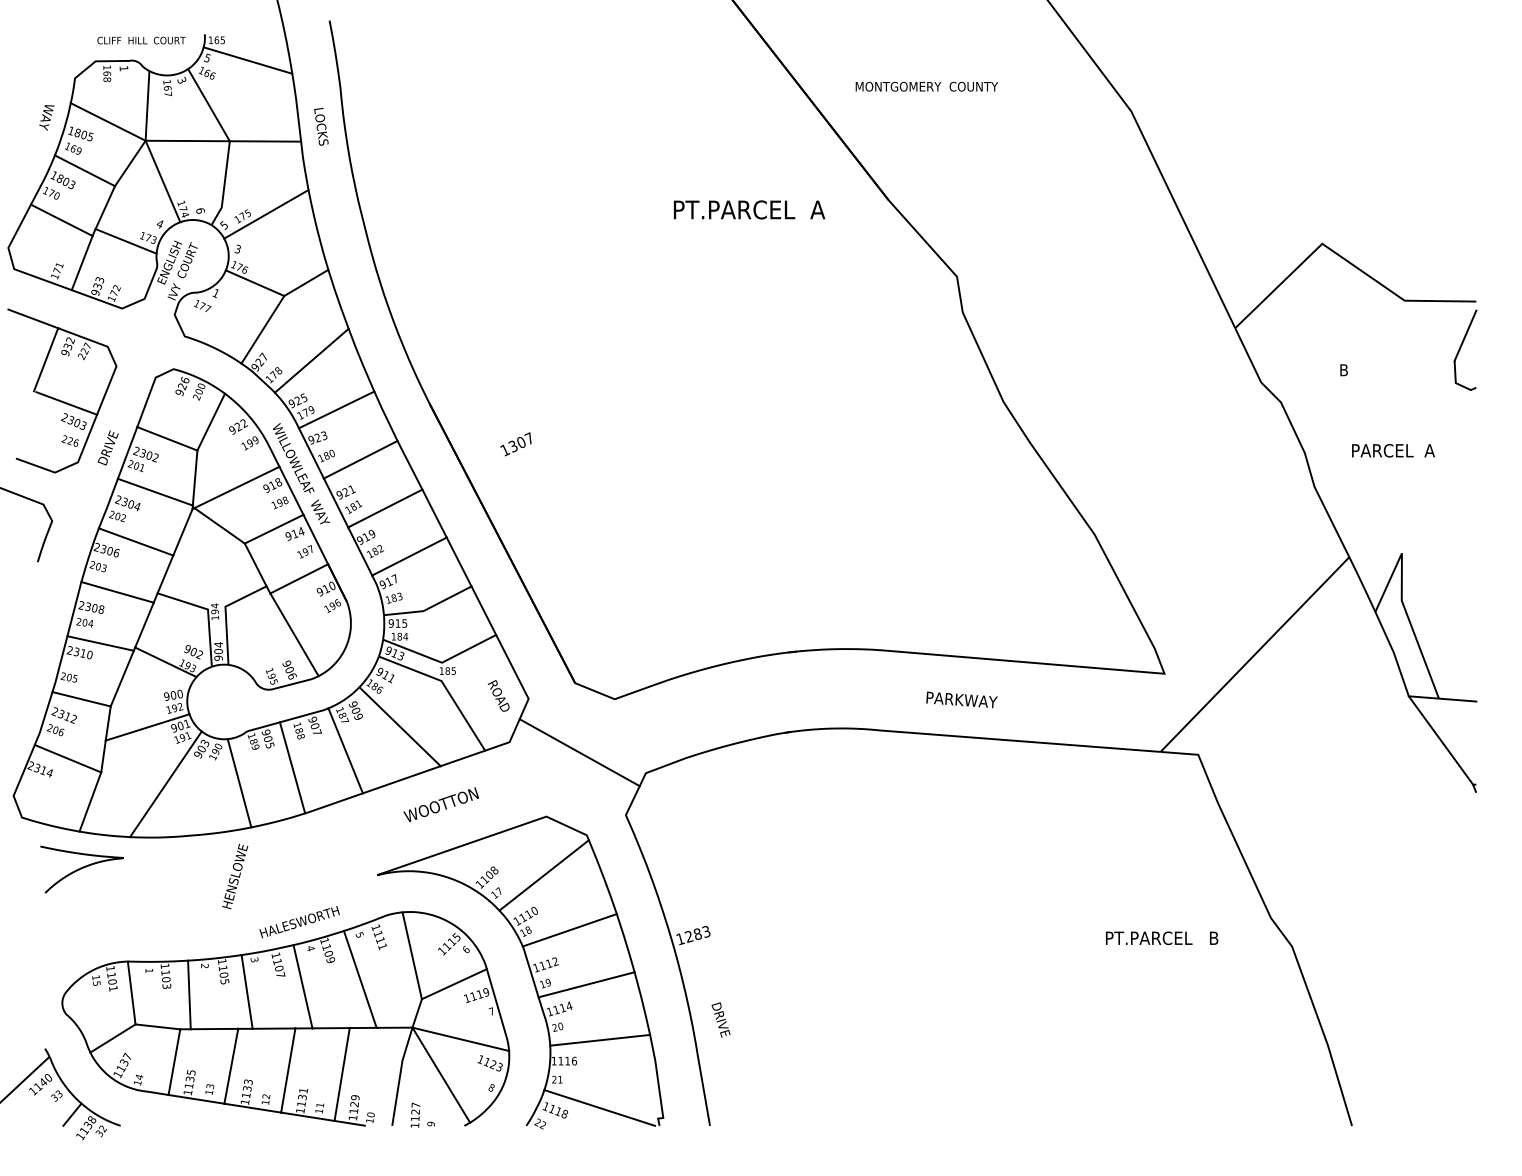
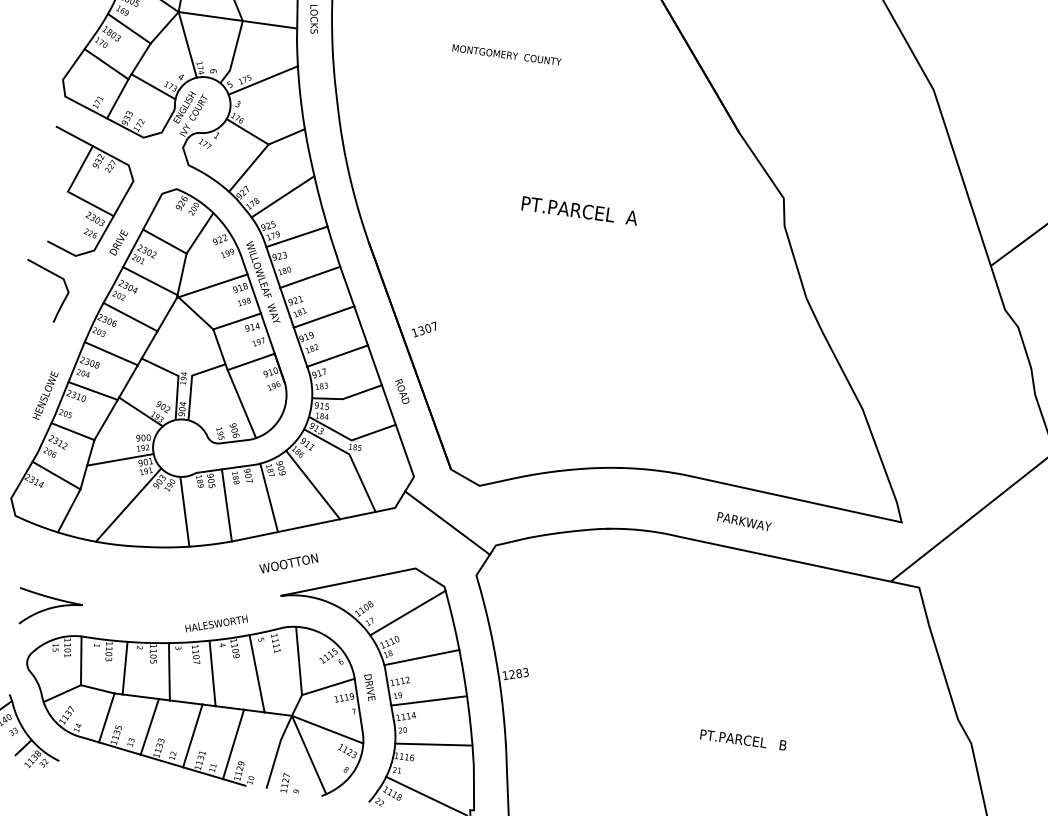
text: (926, 86) -> (506, 54), moved
text: (749, 209) -> (579, 210), moved
text: (515, 444) -> (423, 329), moved
text: (498, 695) -> (402, 391), moved
text: (441, 804) -> (289, 563), moved
curve: (81, 869) -> (49, 609), moved
text: (235, 876) -> (45, 395), moved
text: (1162, 938) -> (743, 740), moved
text: (720, 1019) -> (369, 687), moved

